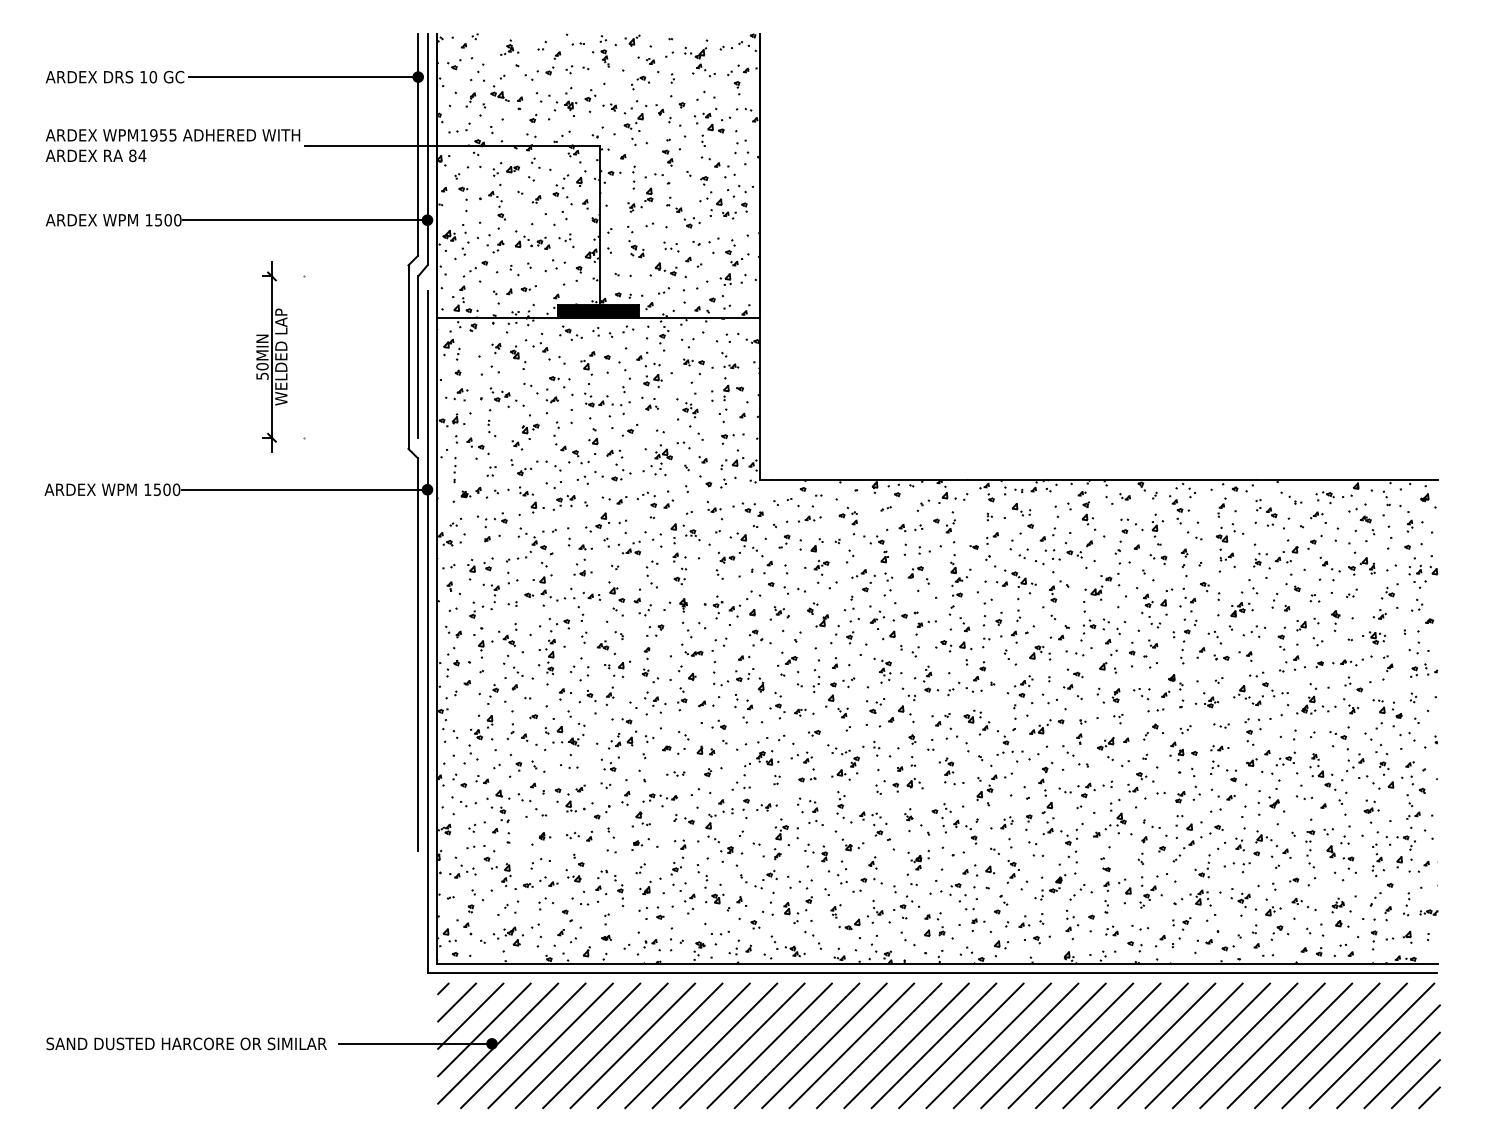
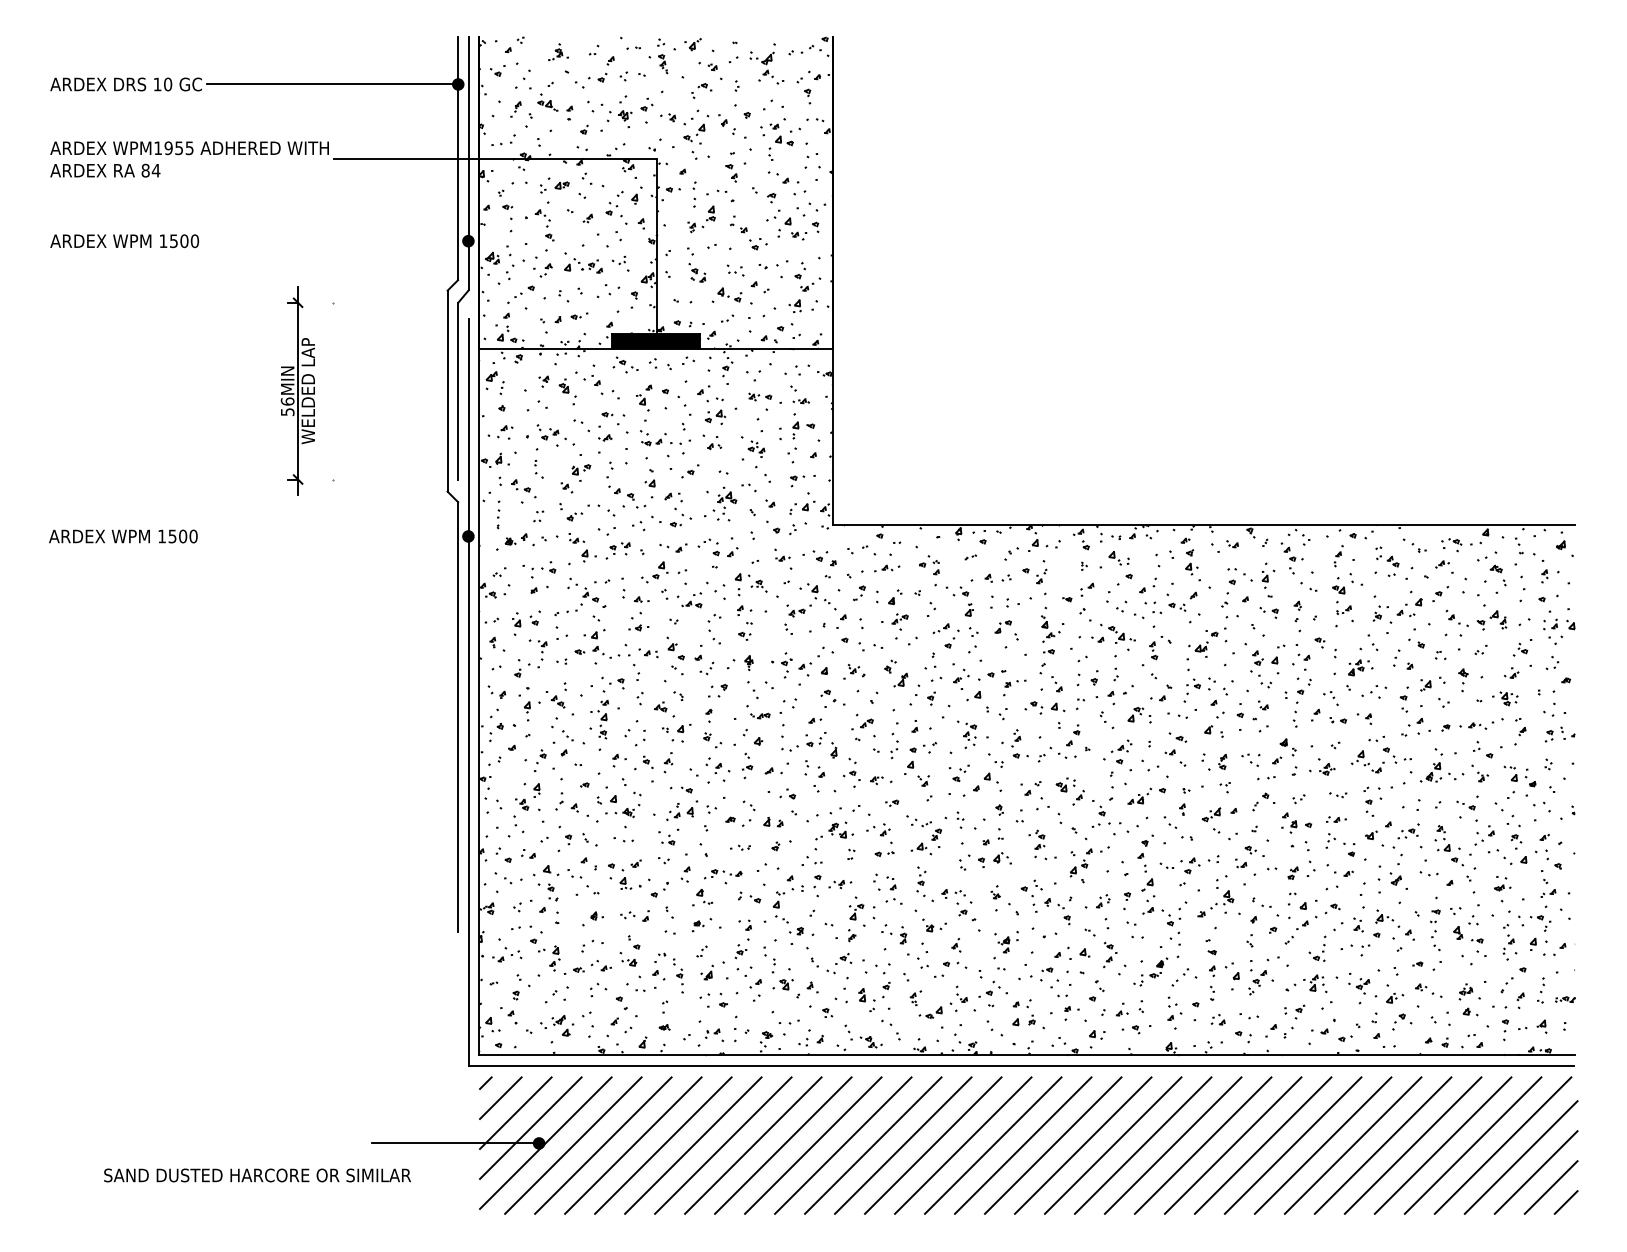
line: (305, 220) -> (334, 241), removed
text: (262, 366) -> (287, 401), 50MIN -> 56MIN
line: (304, 489) -> (333, 536), removed
text: (186, 1043) -> (257, 1175), moved

